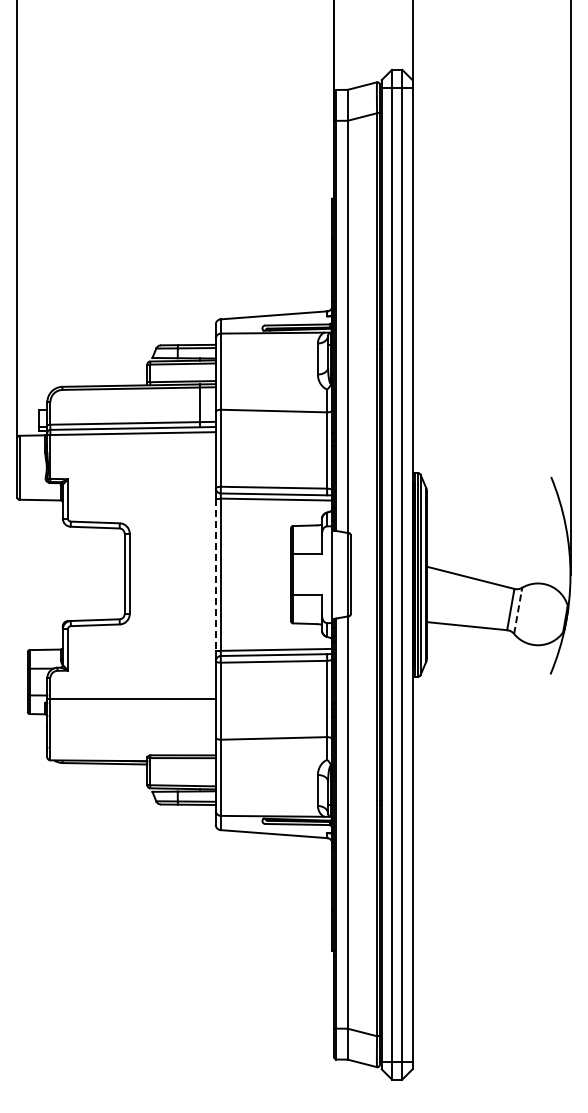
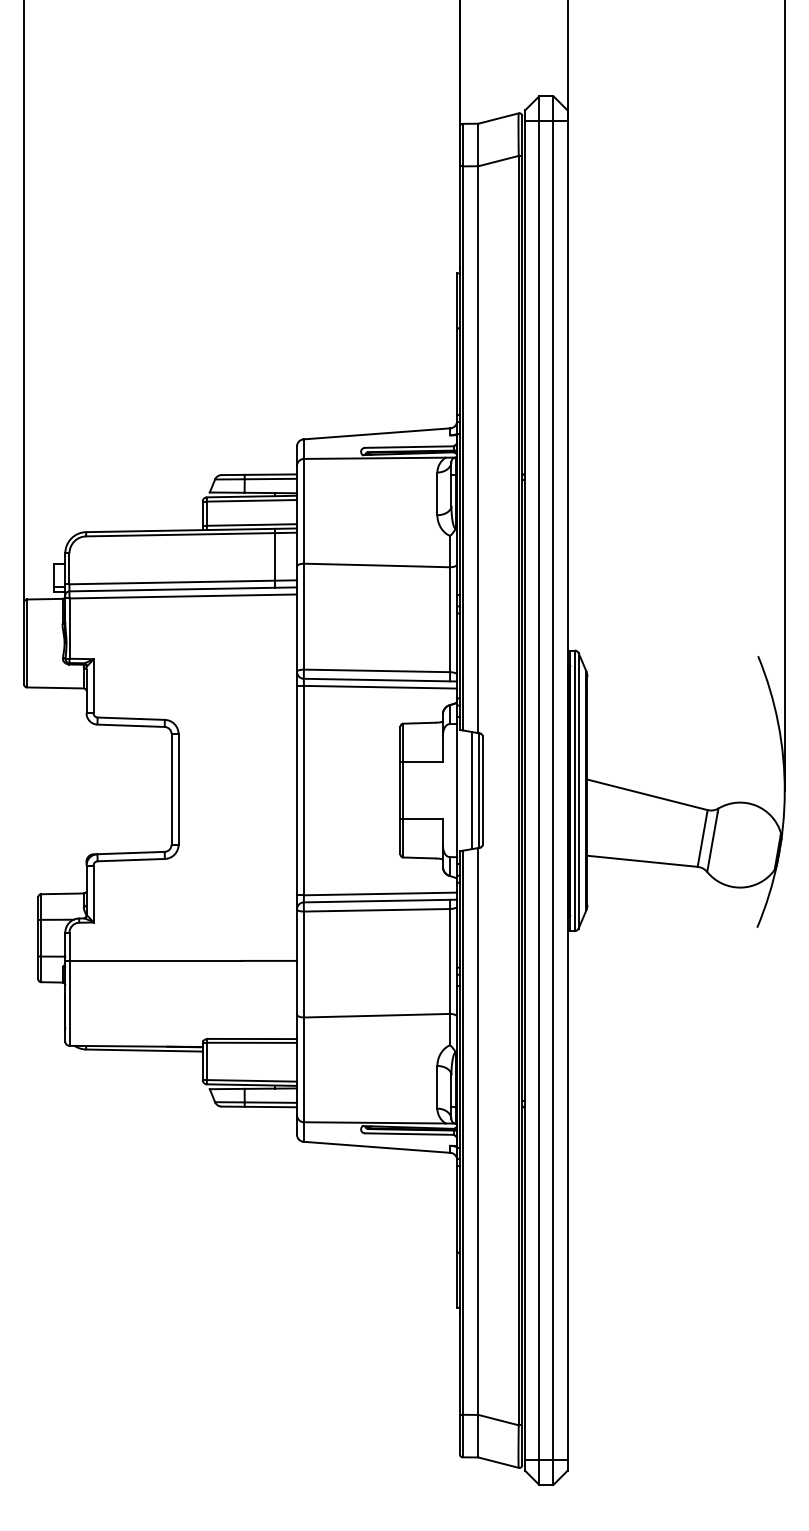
line: (343, 574) -> (472, 790), added
line: (215, 575) -> (296, 791), dashed -> solid
line: (517, 612) -> (711, 842), dashed -> solid

